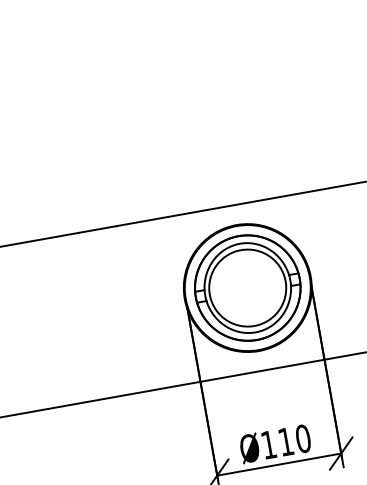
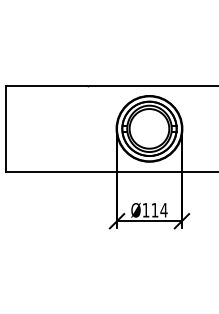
text: (302, 439) -> (163, 210), Ø110 -> Ø114

